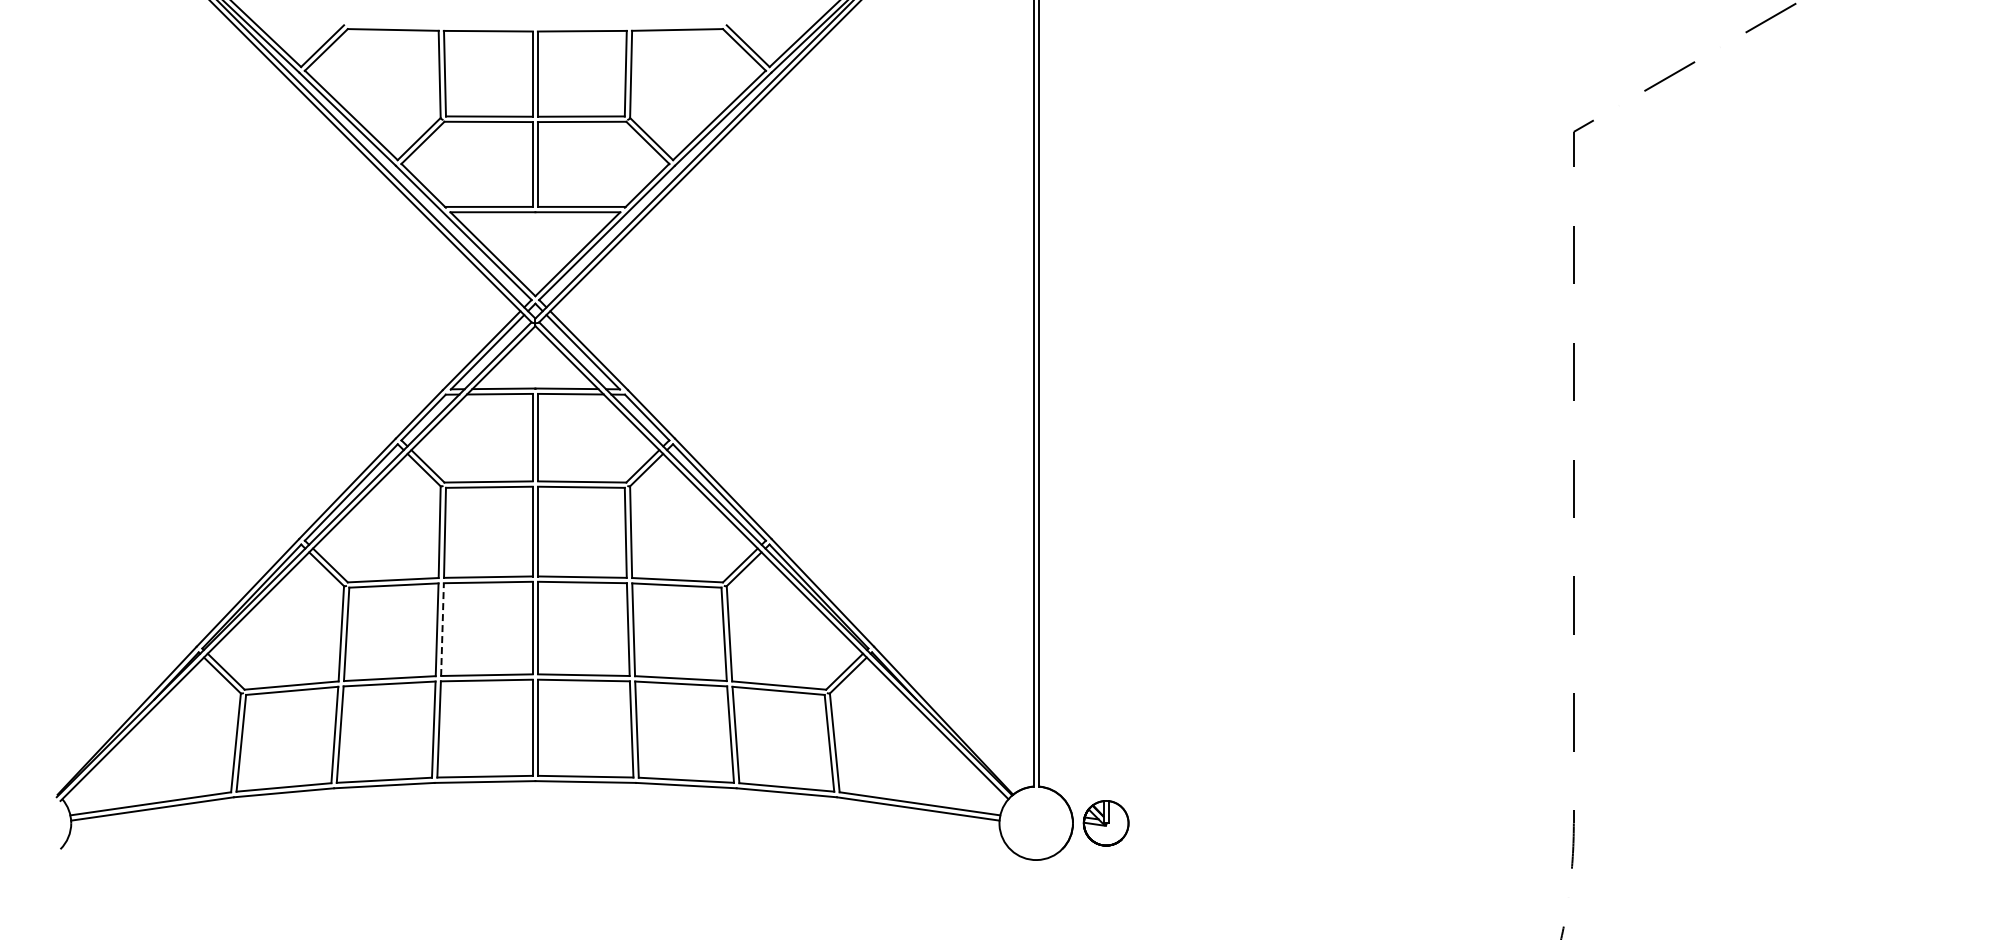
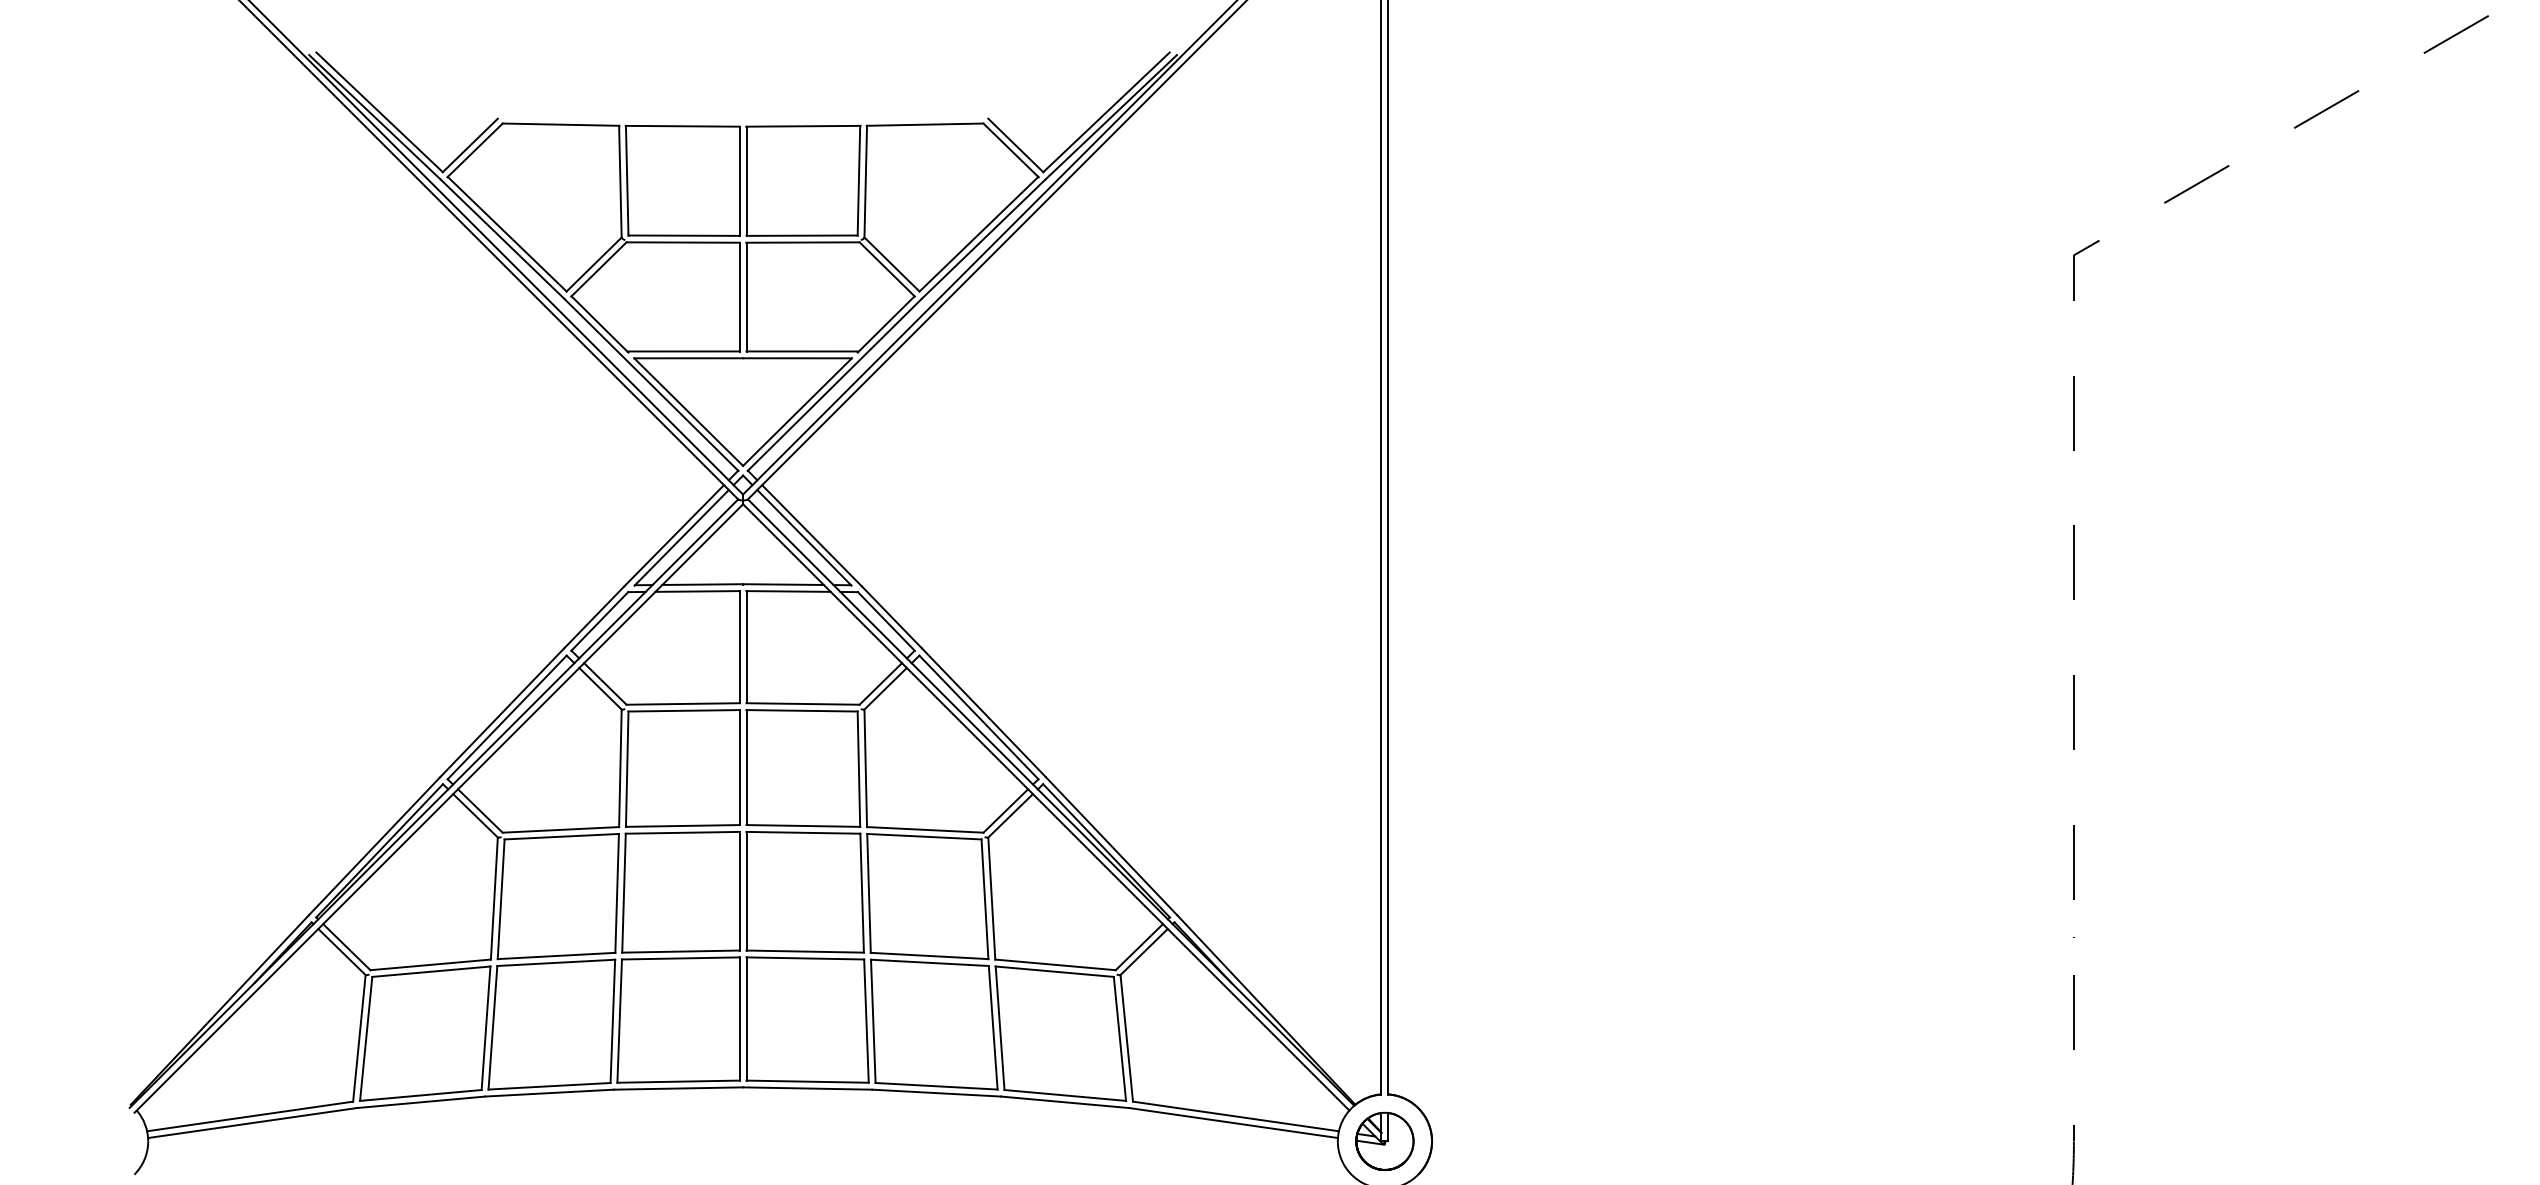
line: (442, 629) -> (624, 893), dashed -> solid
part: (1105, 823) -> (1383, 1141), moved

